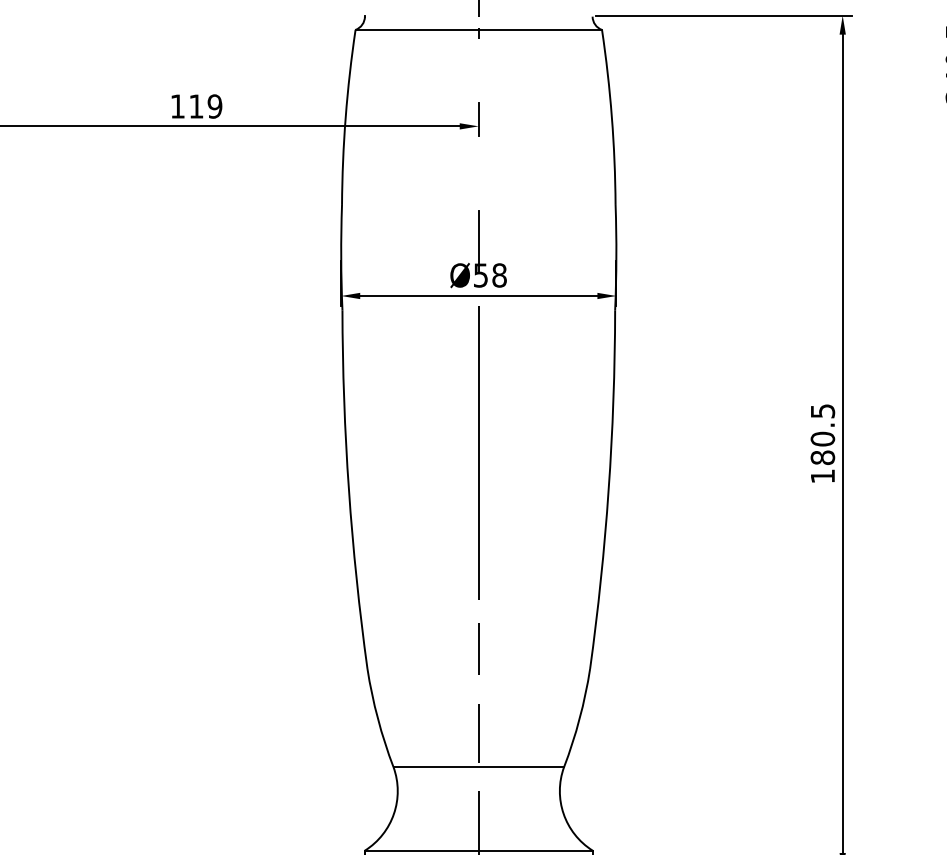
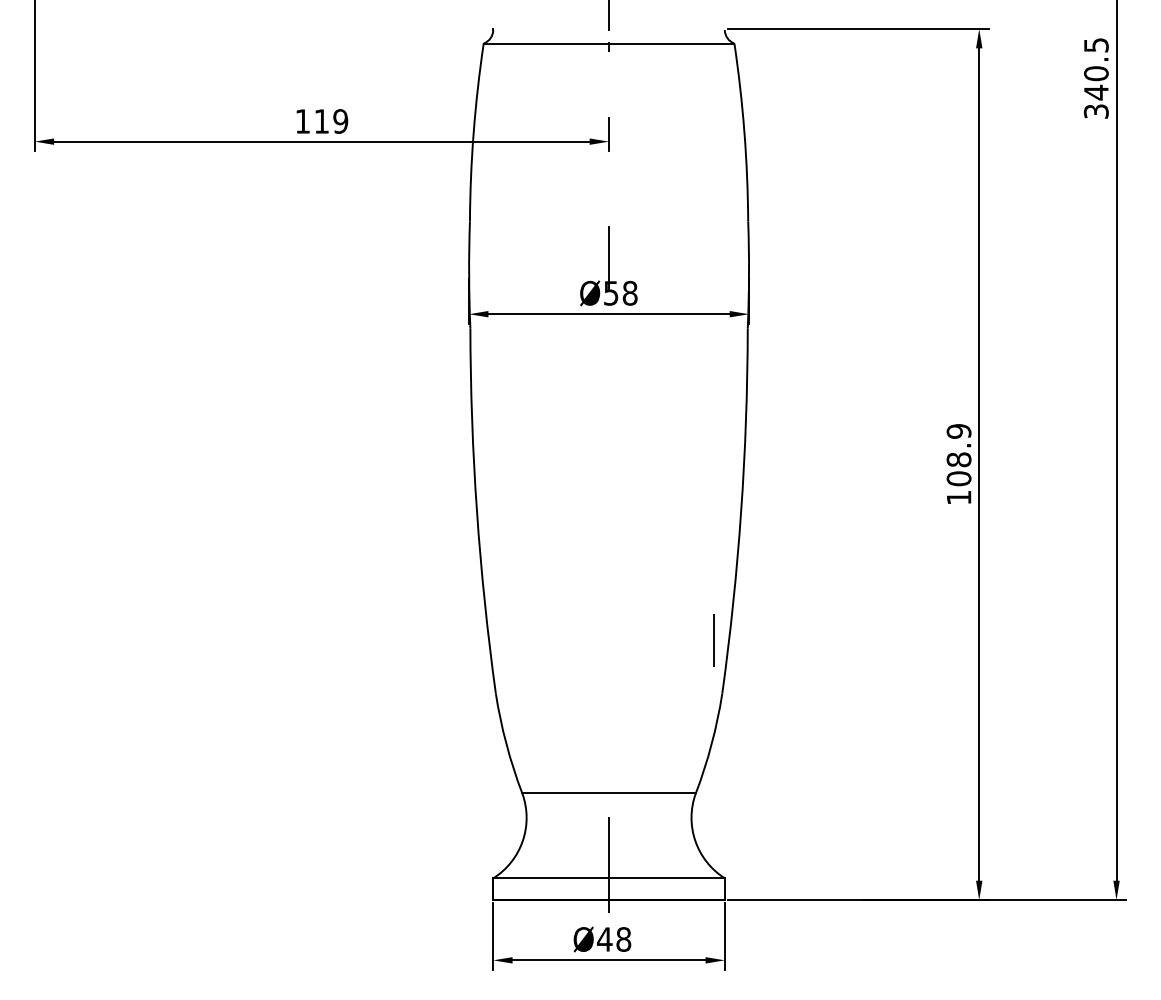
text: (822, 434) -> (958, 455), 180.5 -> 108.9
line: (479, 452) -> (609, 473), removed
line: (478, 648) -> (713, 640), moved
line: (479, 732) -> (609, 758), removed

